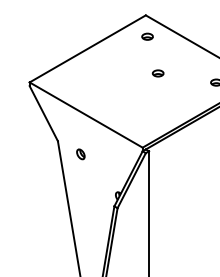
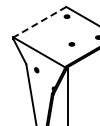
line: (86, 49) -> (39, 22), solid -> dashed
part: (157, 73) -> (71, 44), moved

